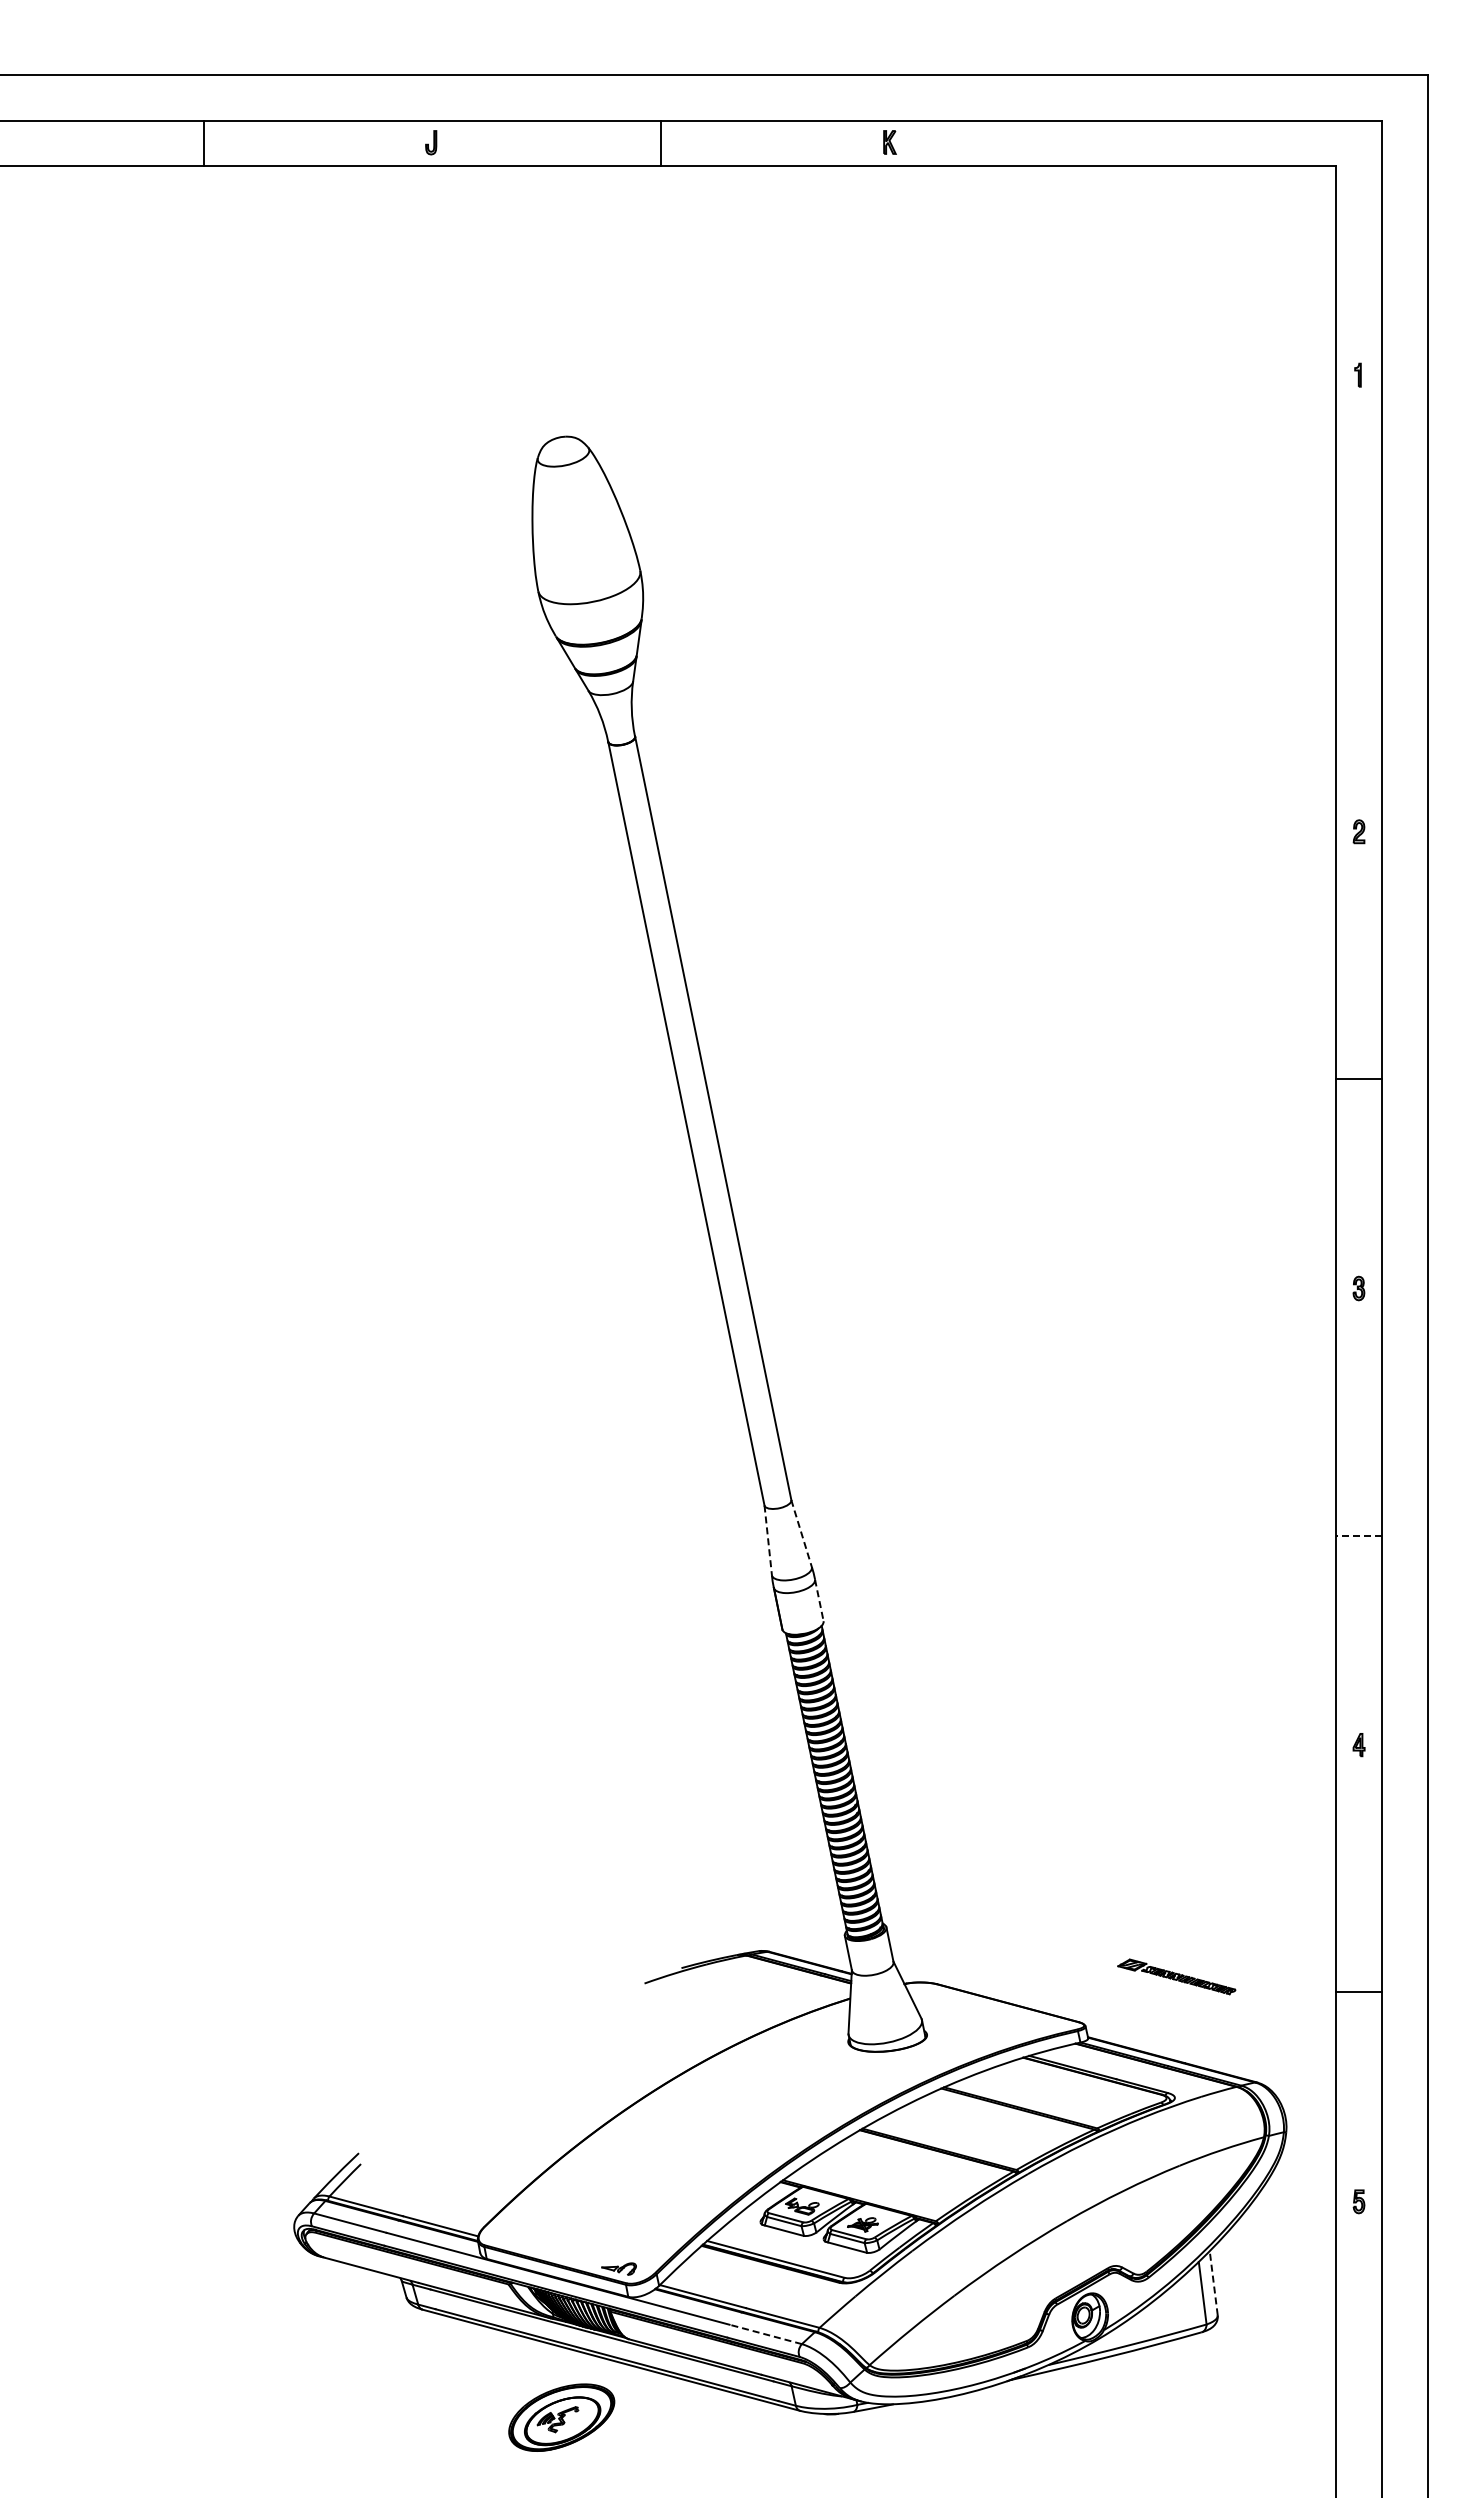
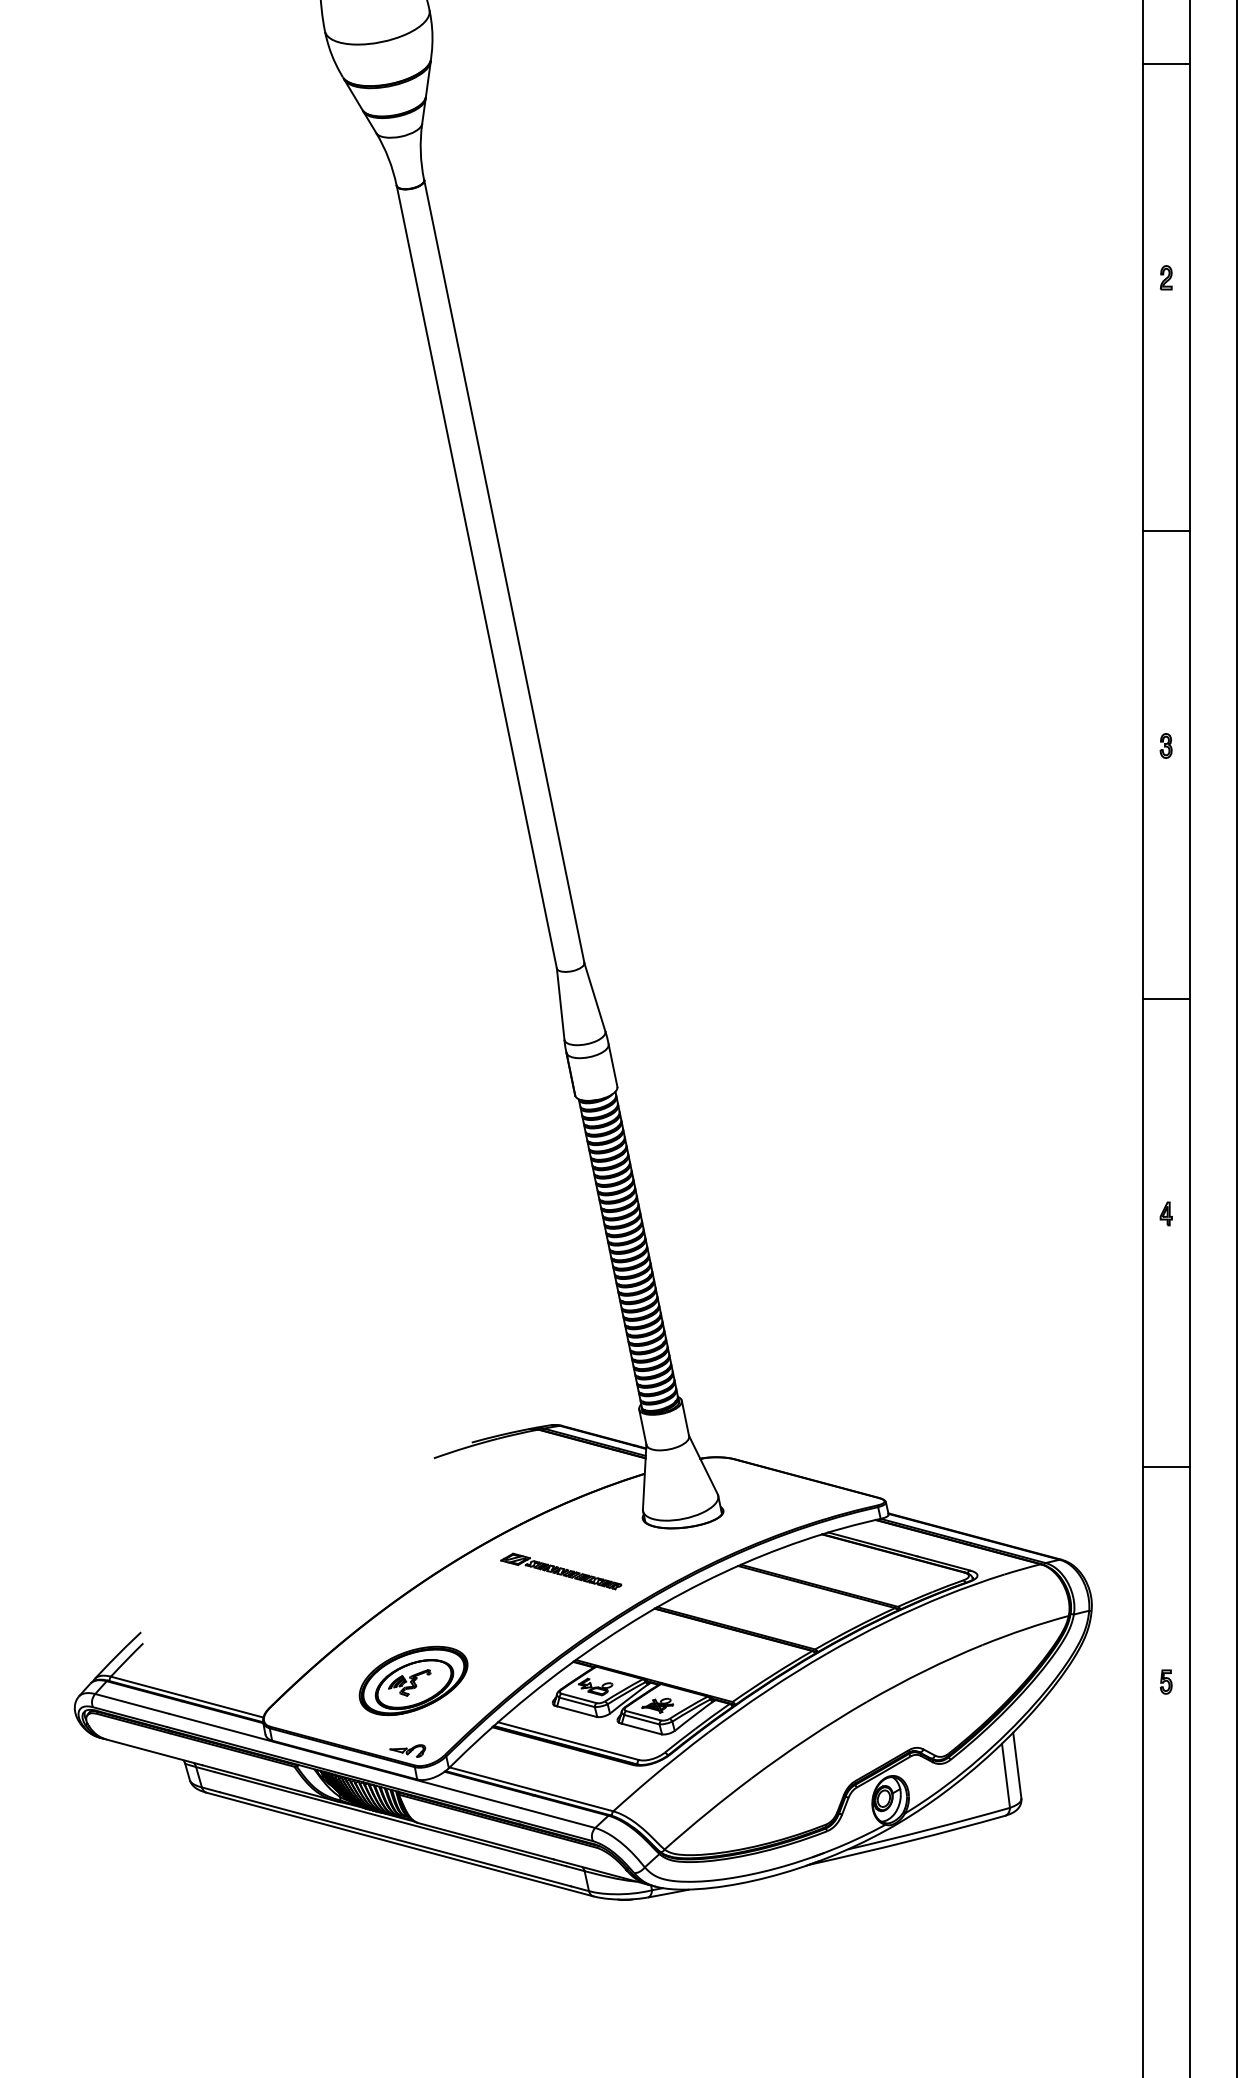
line: (1359, 622) -> (1166, 63), added
line: (801, 1533) -> (594, 997), dashed -> solid
line: (1359, 1535) -> (1166, 999), dashed -> solid
line: (768, 1540) -> (560, 1004), dashed -> solid
line: (819, 1600) -> (613, 1065), dashed -> solid
part: (1176, 1976) -> (560, 1571), moved
line: (1213, 2282) -> (1017, 1764), dashed -> solid
line: (765, 2334) -> (557, 1818), dashed -> solid
part: (561, 2417) -> (413, 1680), moved

